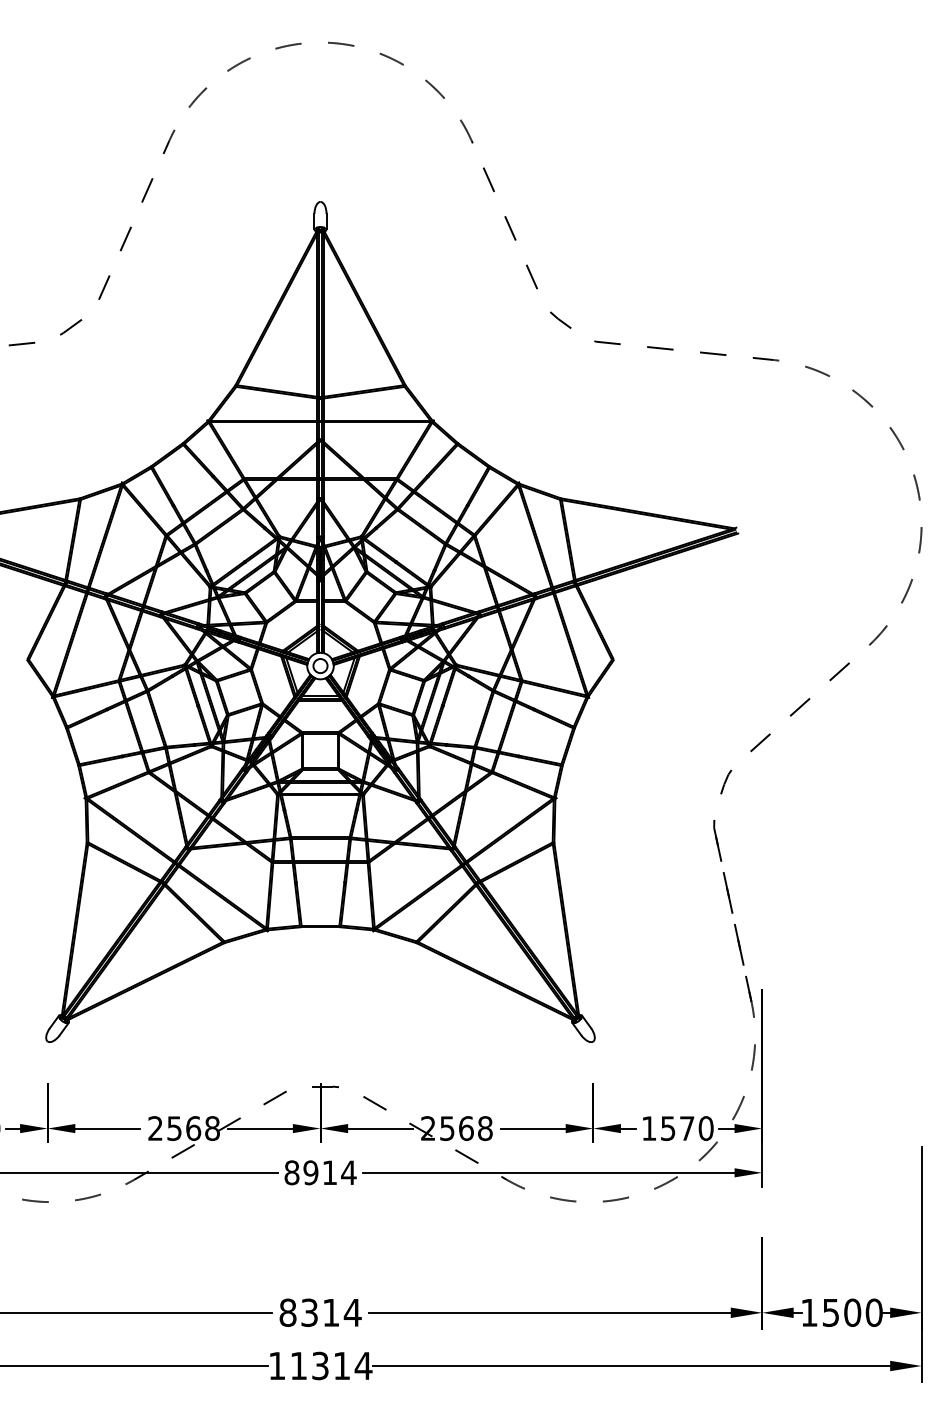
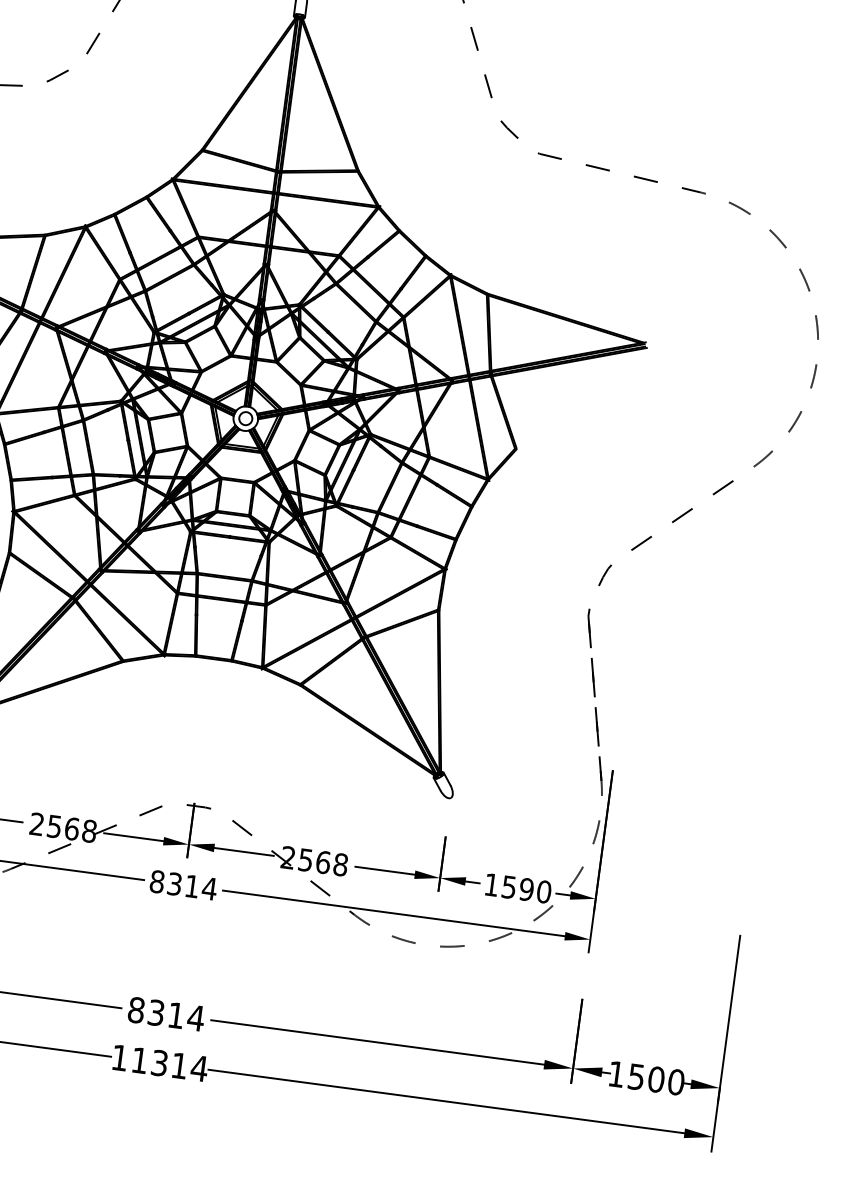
text: (686, 1128) -> (526, 889), 1570 -> 1590
text: (310, 1172) -> (174, 883), 8914 -> 8314

